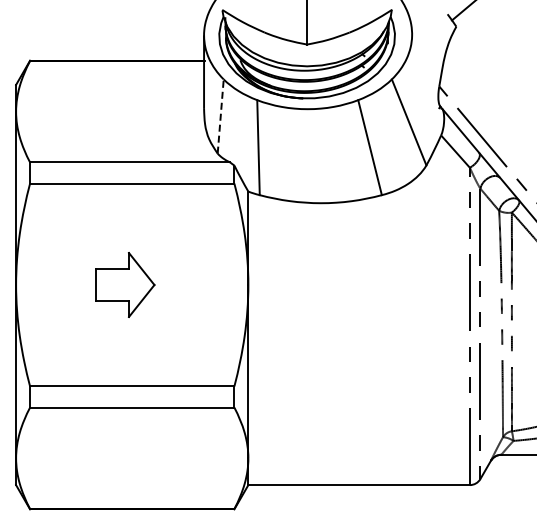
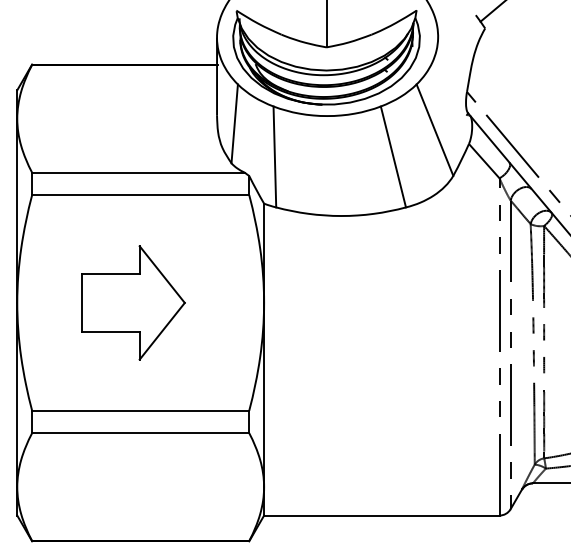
line: (220, 116) -> (234, 123), dashed -> solid
part: (125, 284) -> (133, 302), size x1.67

